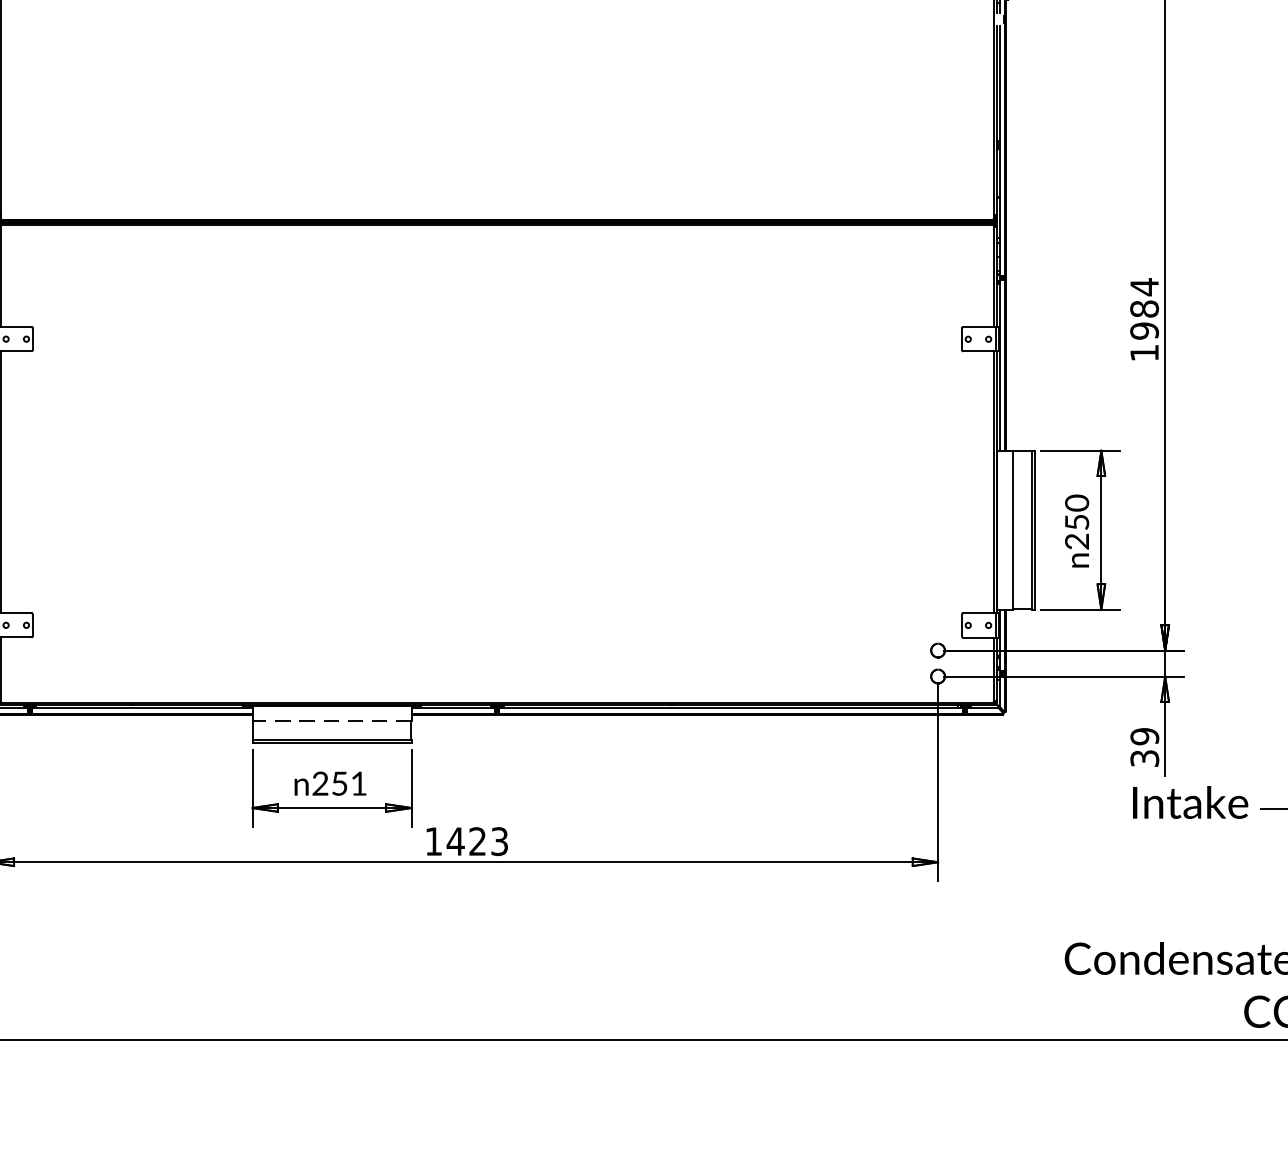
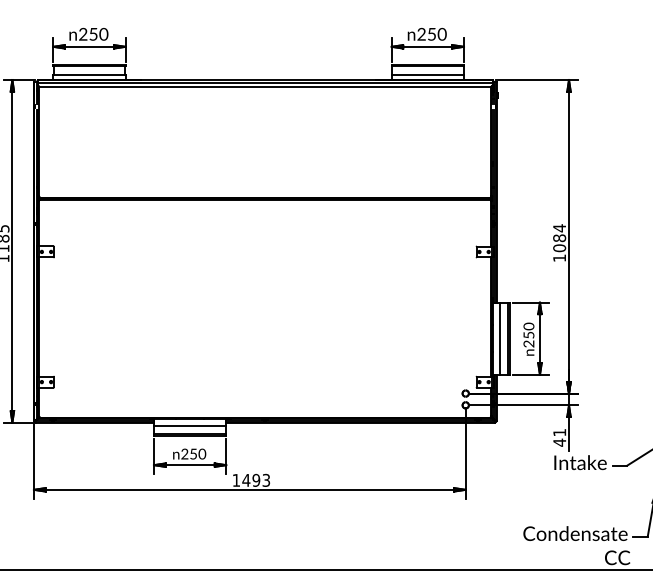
text: (1144, 331) -> (559, 248), 1984 -> 1084
line: (330, 720) -> (189, 425), dashed -> solid
text: (1144, 747) -> (559, 437), 39 -> 41
text: (359, 782) -> (202, 453), 251 -> 250
text: (478, 841) -> (256, 480), 1423 -> 1493

